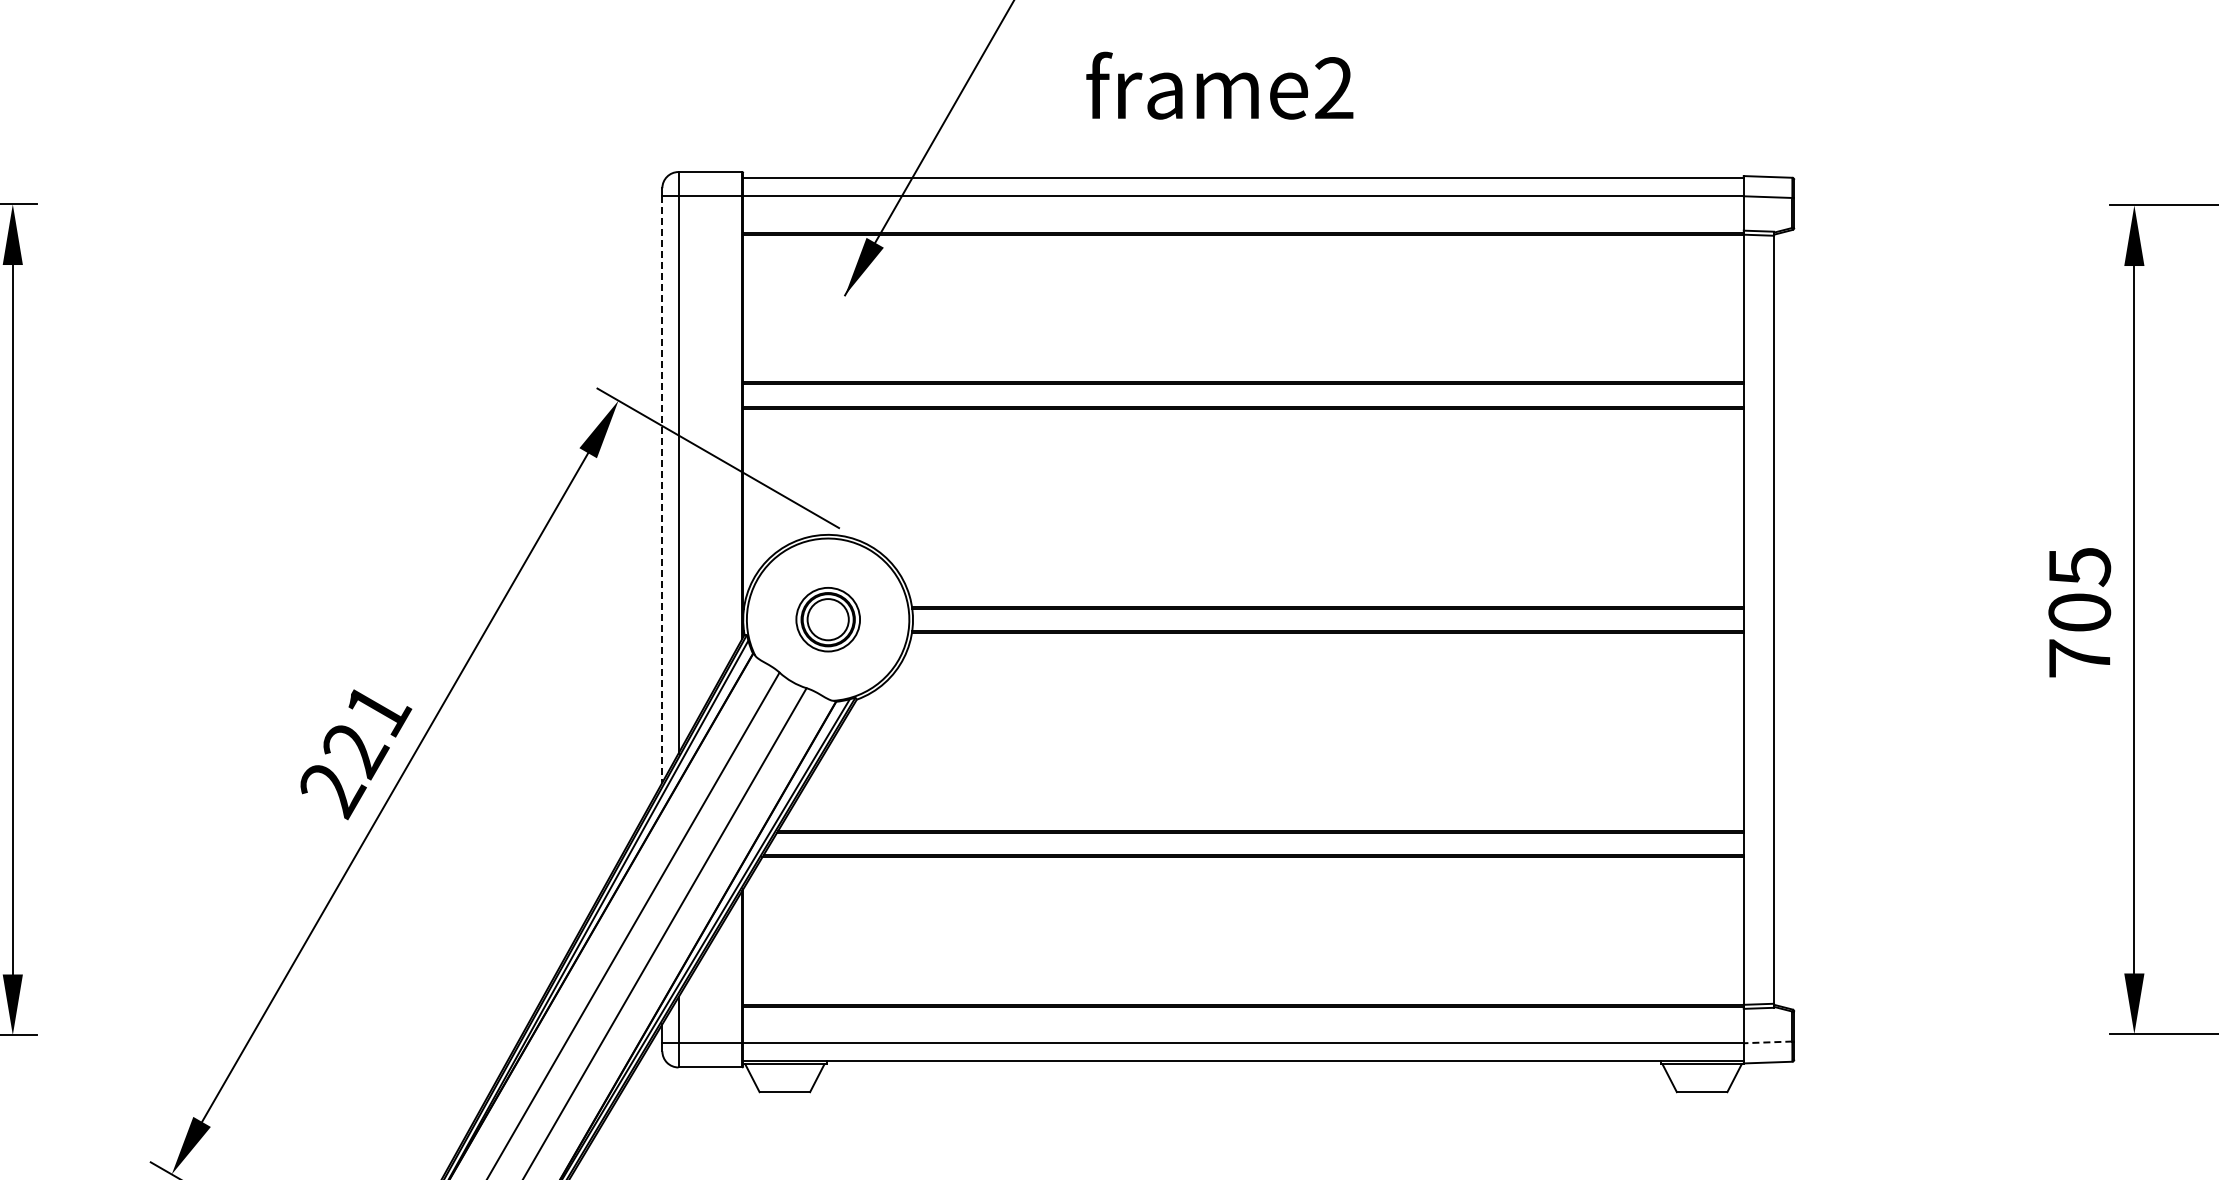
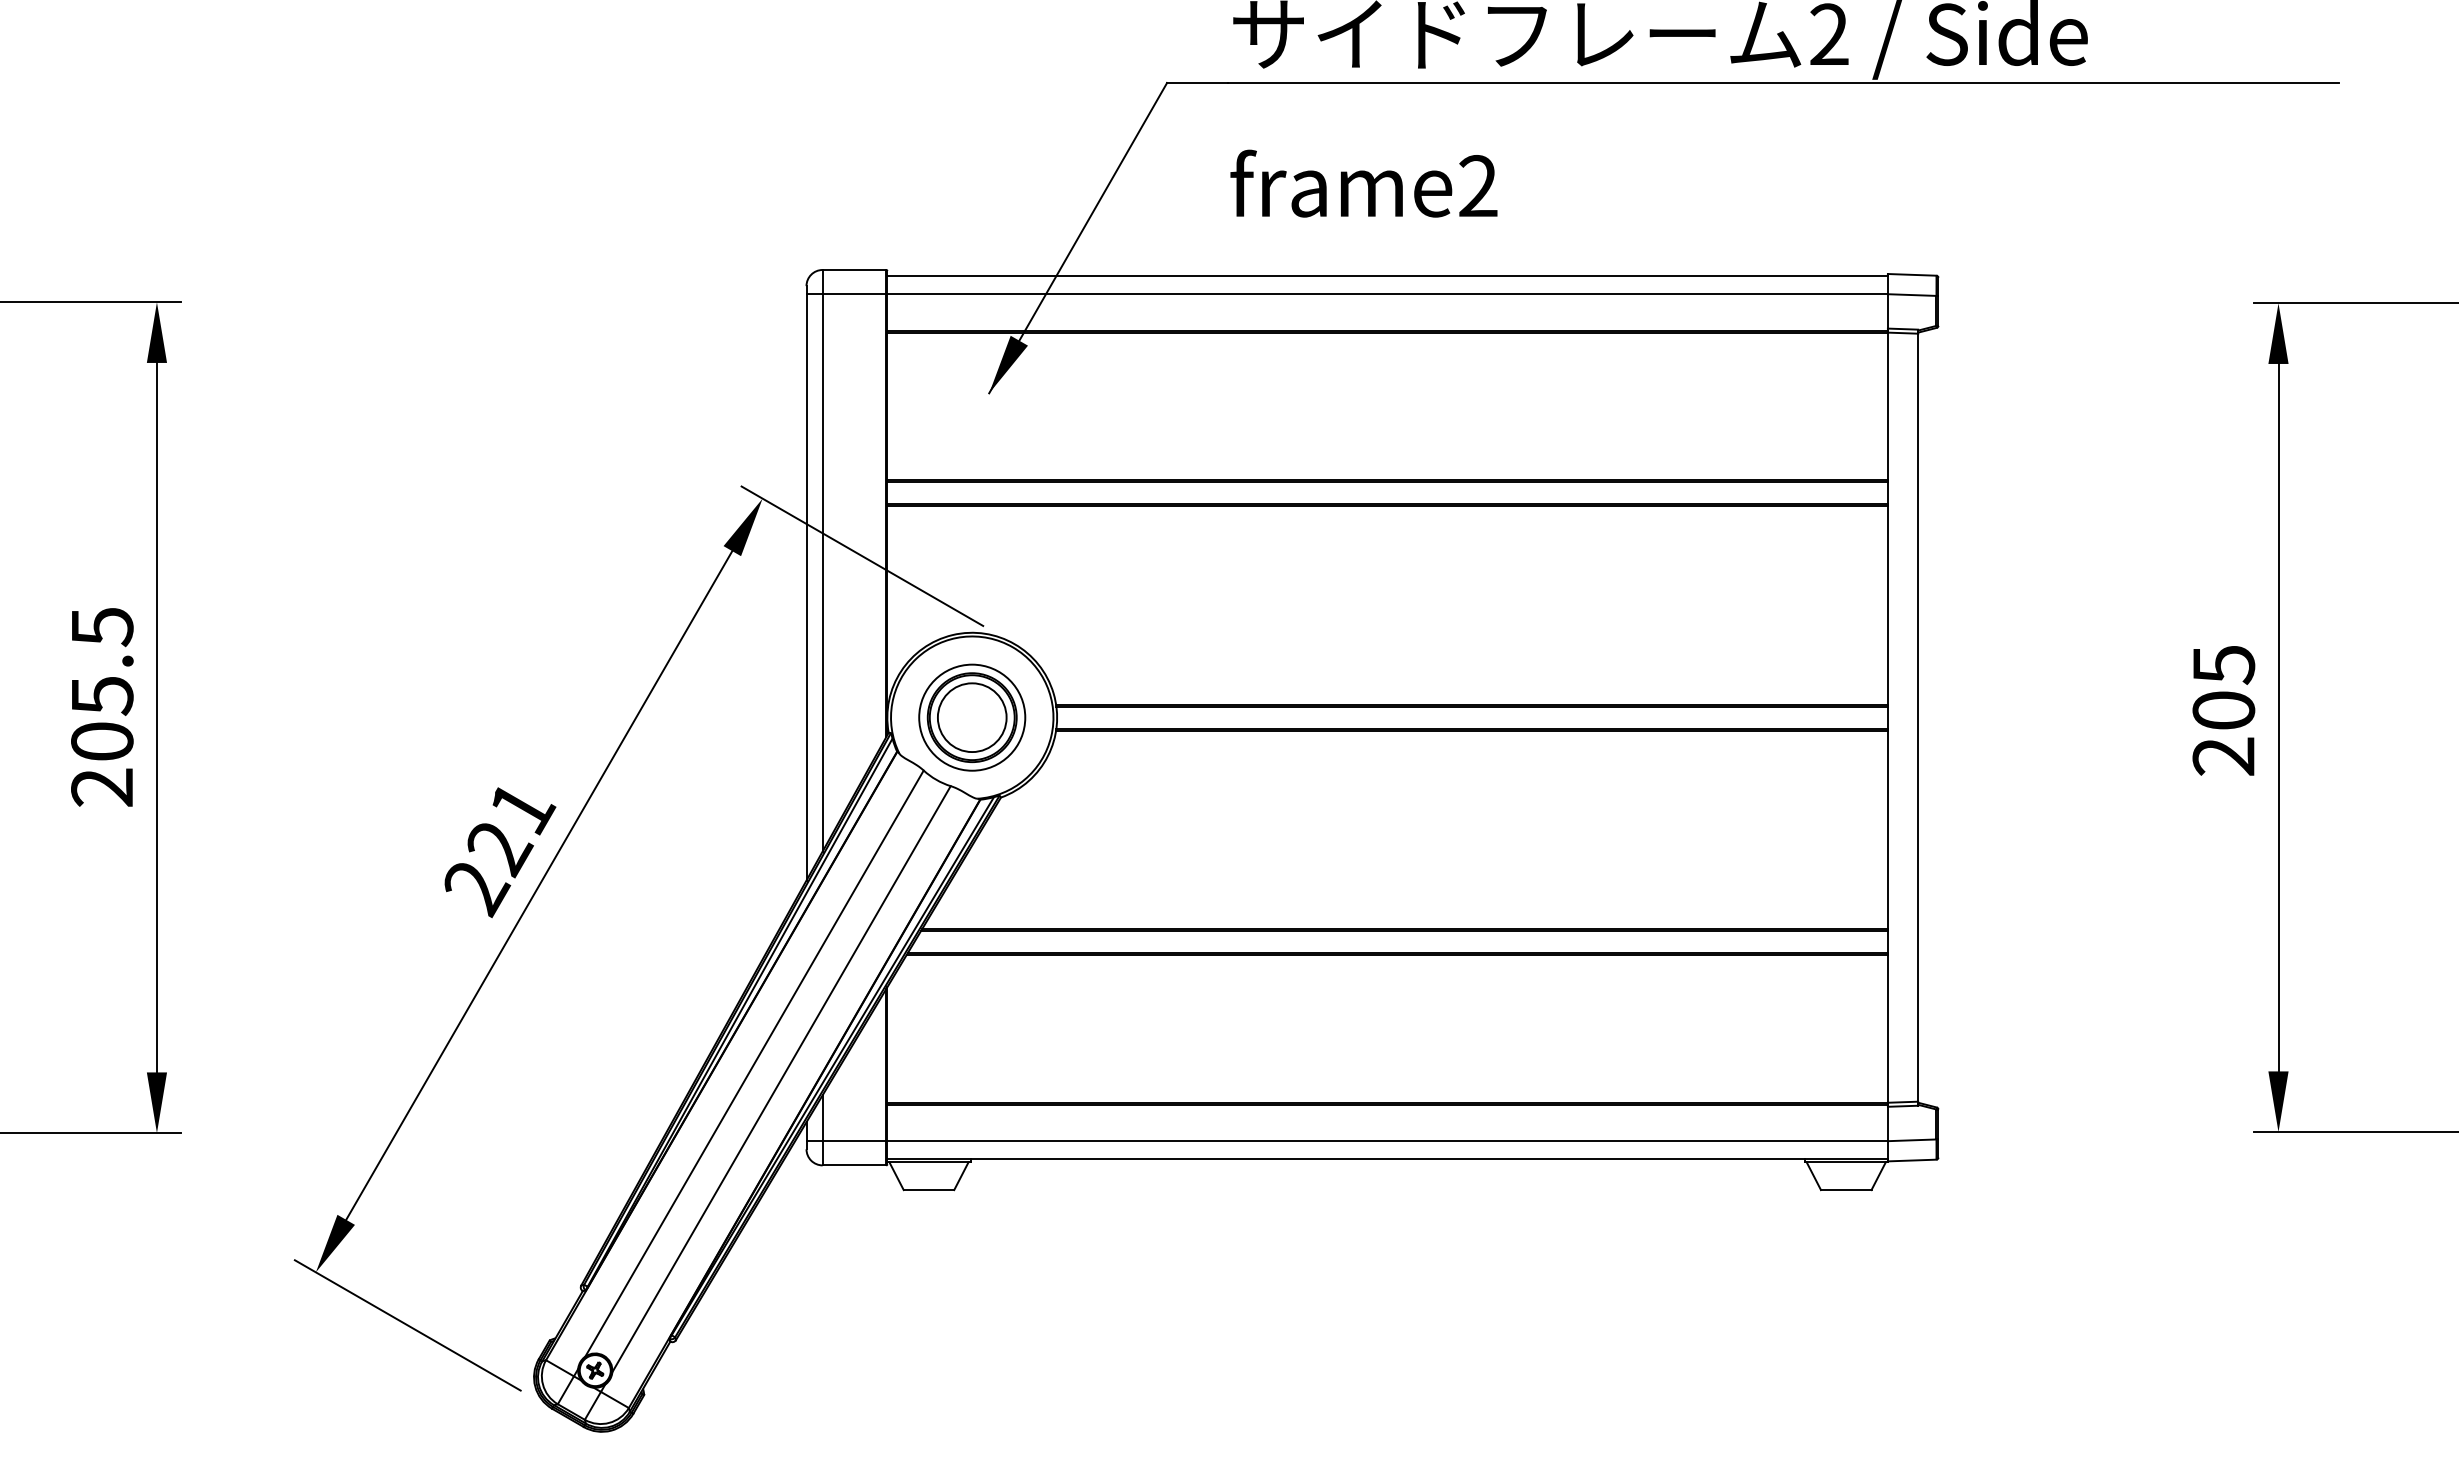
line: (662, 489) -> (806, 587), dashed -> solid
part: (828, 619) -> (972, 717), size x1.67
text: (2079, 658) -> (2223, 756), 705 -> 205
line: (1767, 1042) -> (1911, 1140), dashed -> solid

